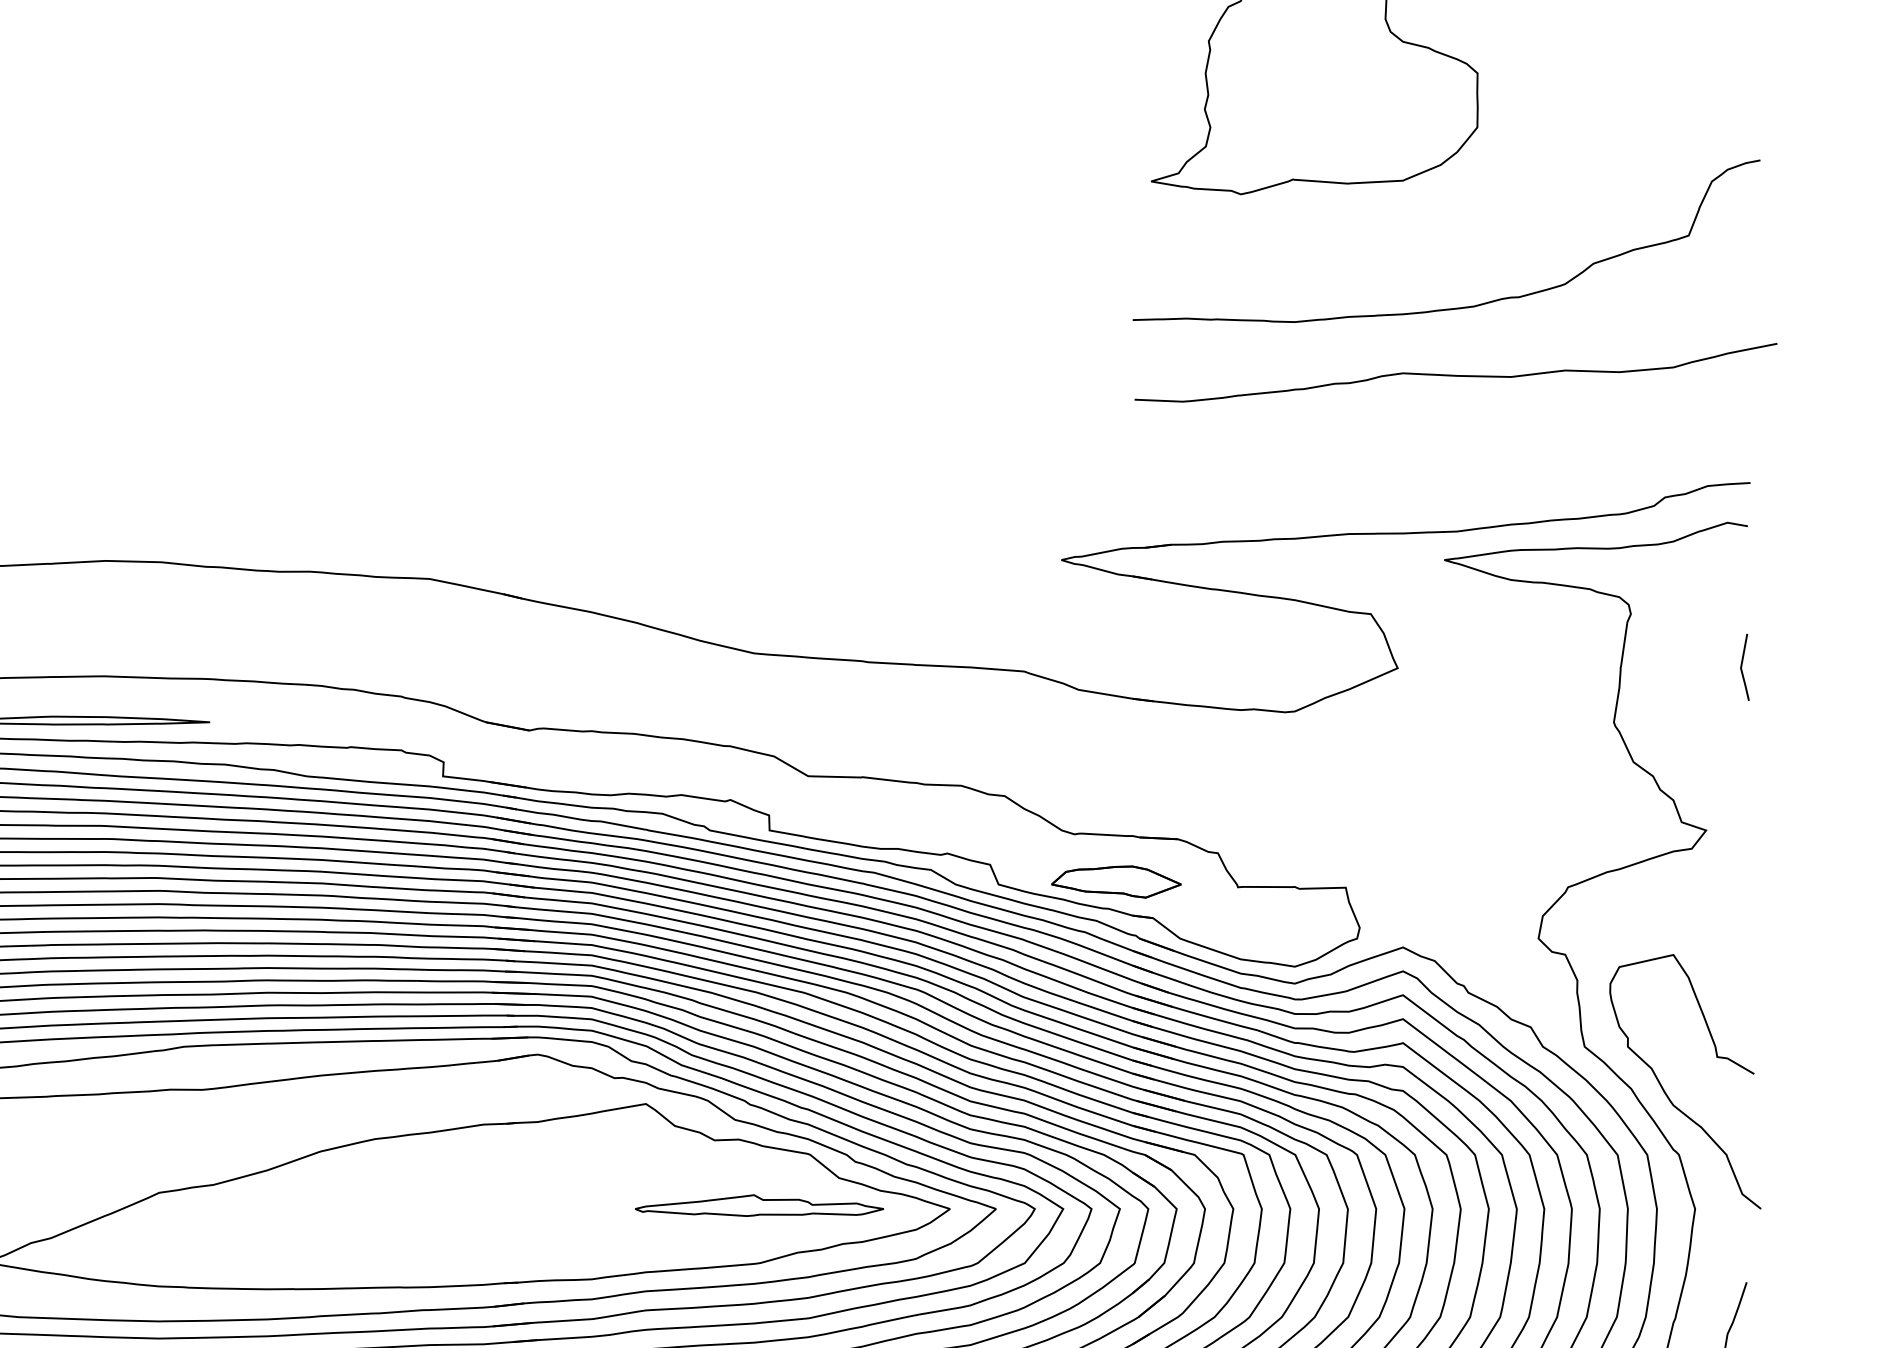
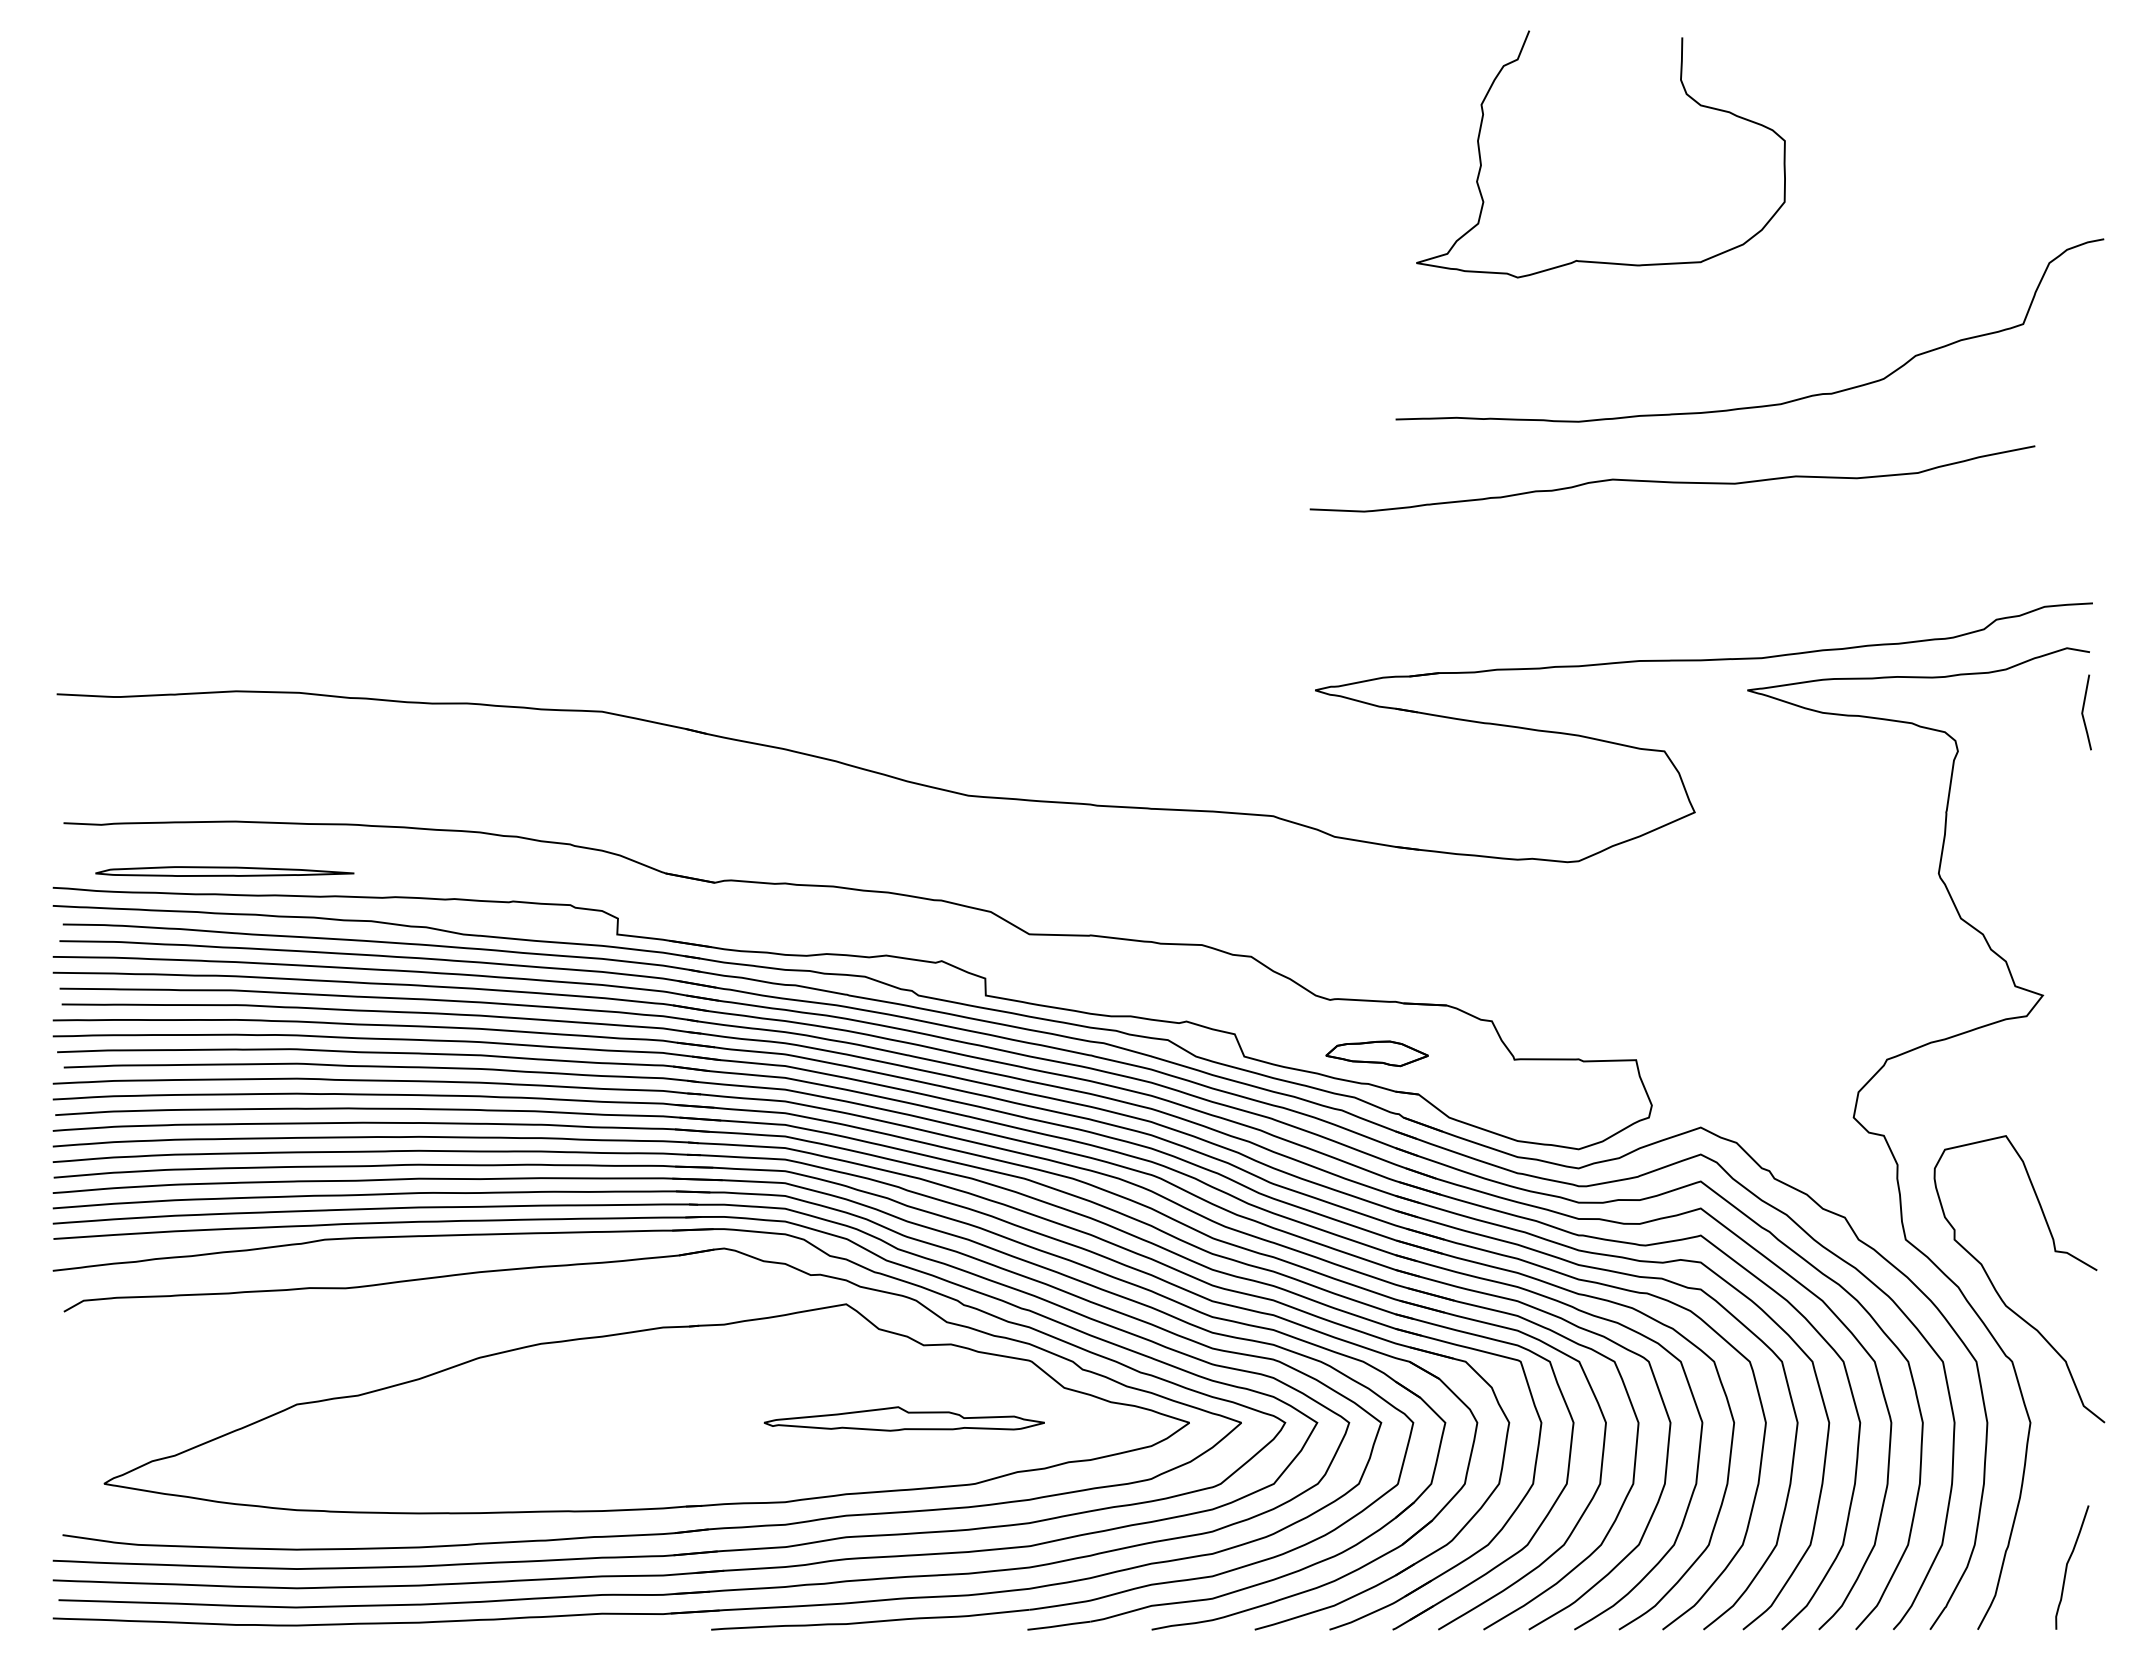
curve: (1455, 375) -> (1672, 481), moved
line: (1742, 667) -> (2083, 712), moved
part: (1115, 881) -> (1376, 1053), size x0.7
part: (758, 1205) -> (903, 1418), moved

